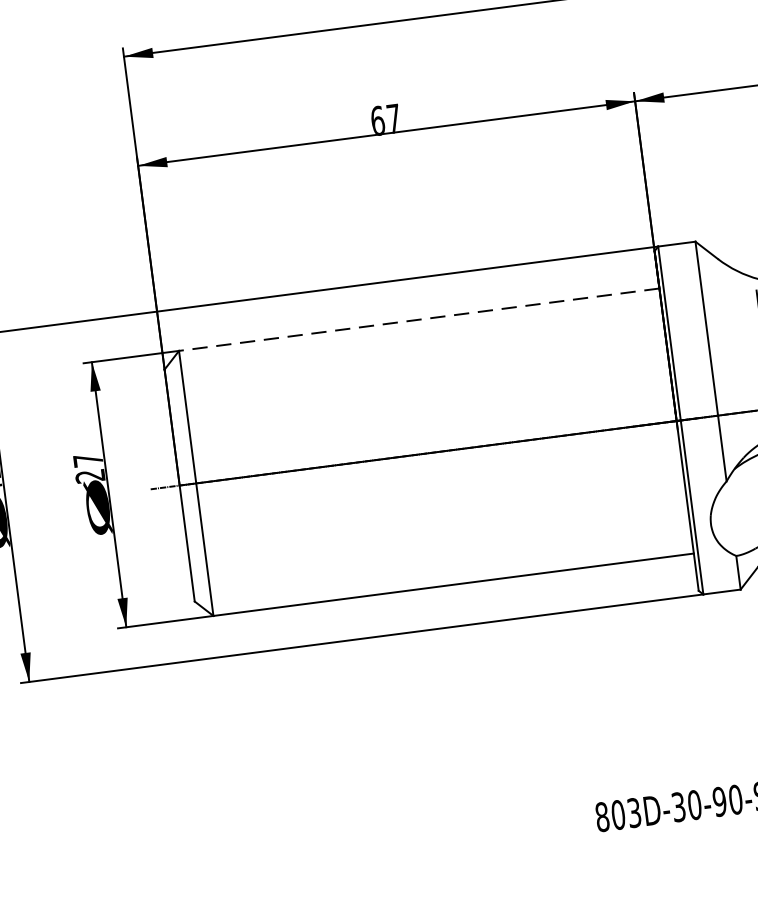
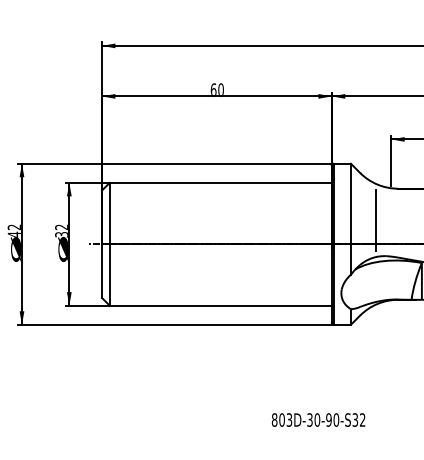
text: (392, 115) -> (220, 88), 67 -> 60
line: (418, 318) -> (220, 182), dashed -> solid
text: (88, 467) -> (61, 230), 27 -> 32

